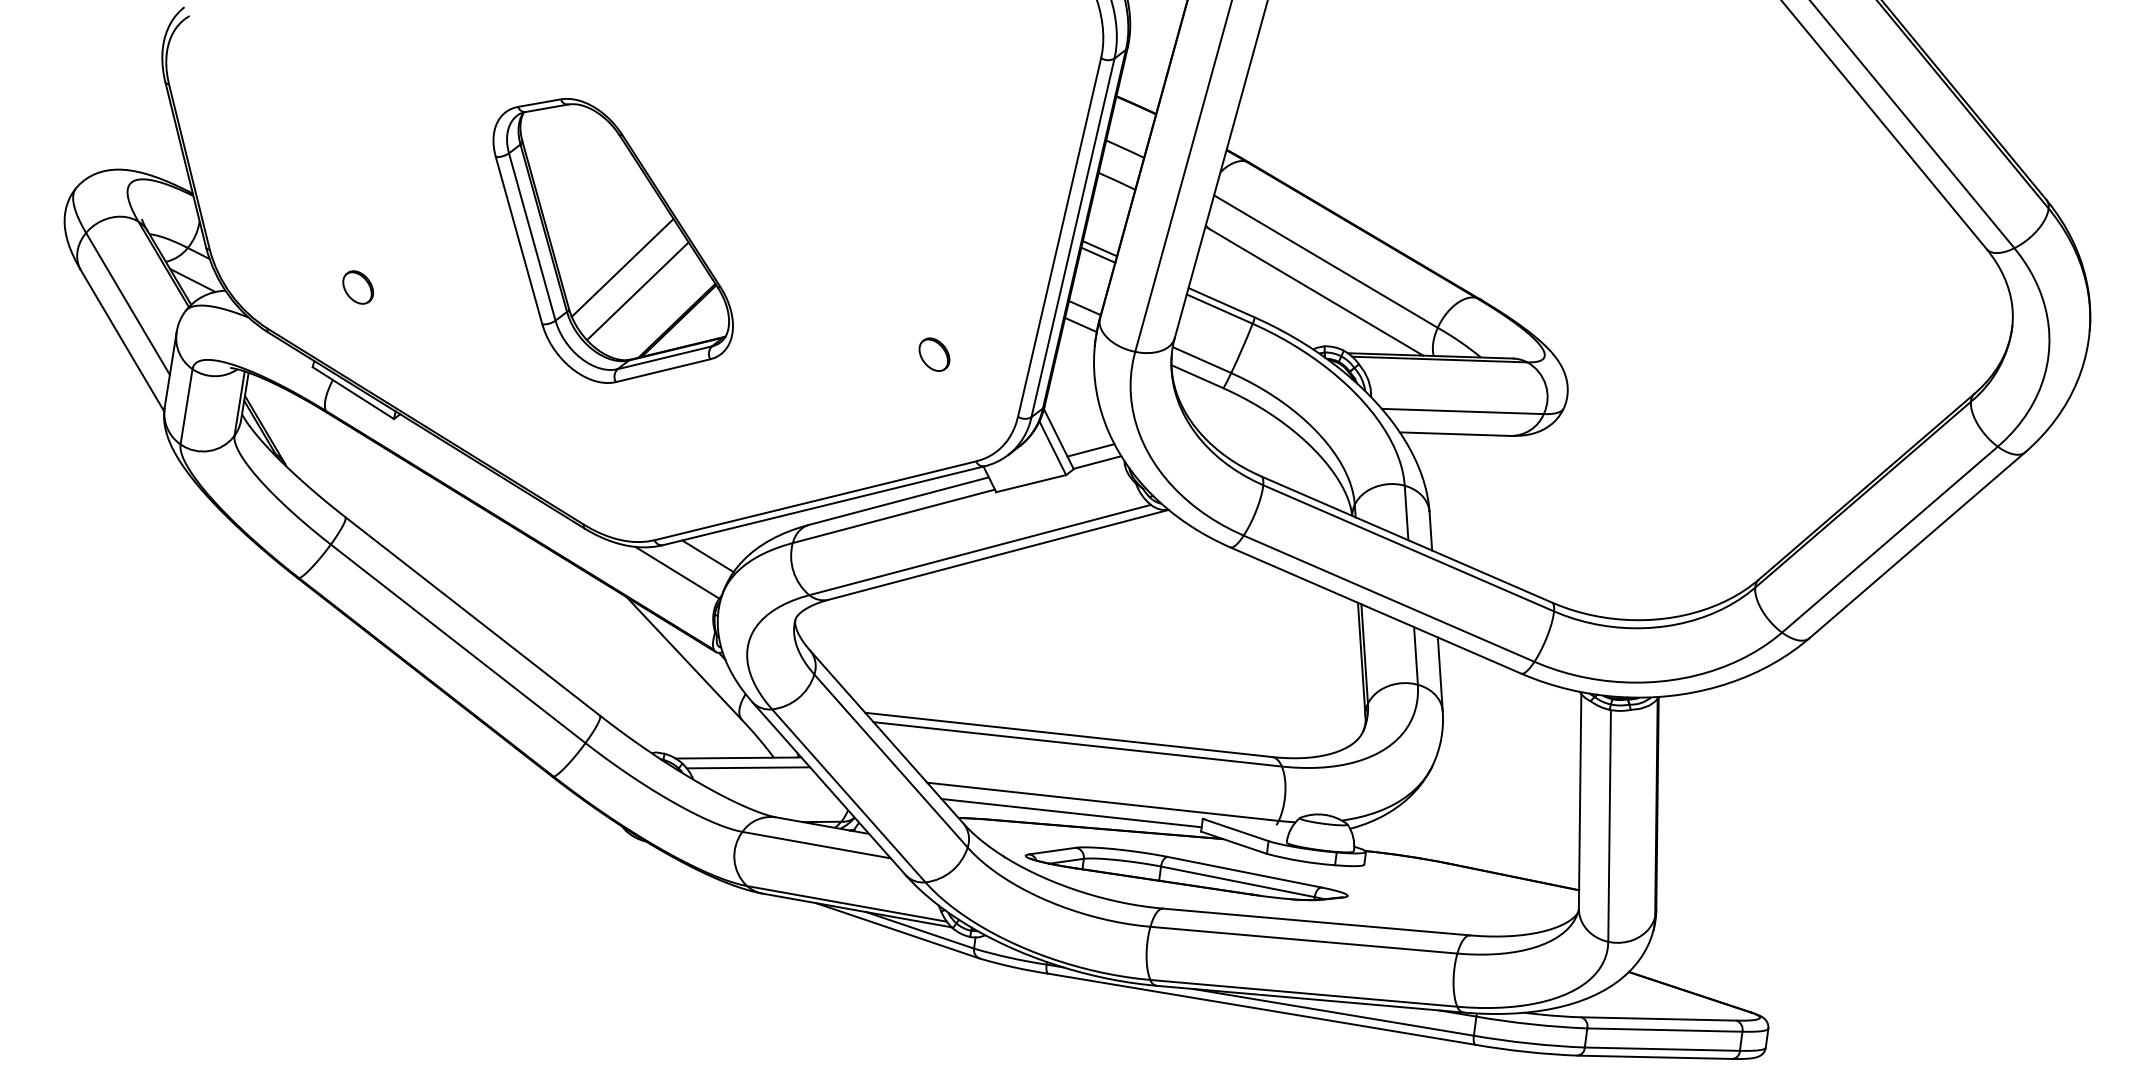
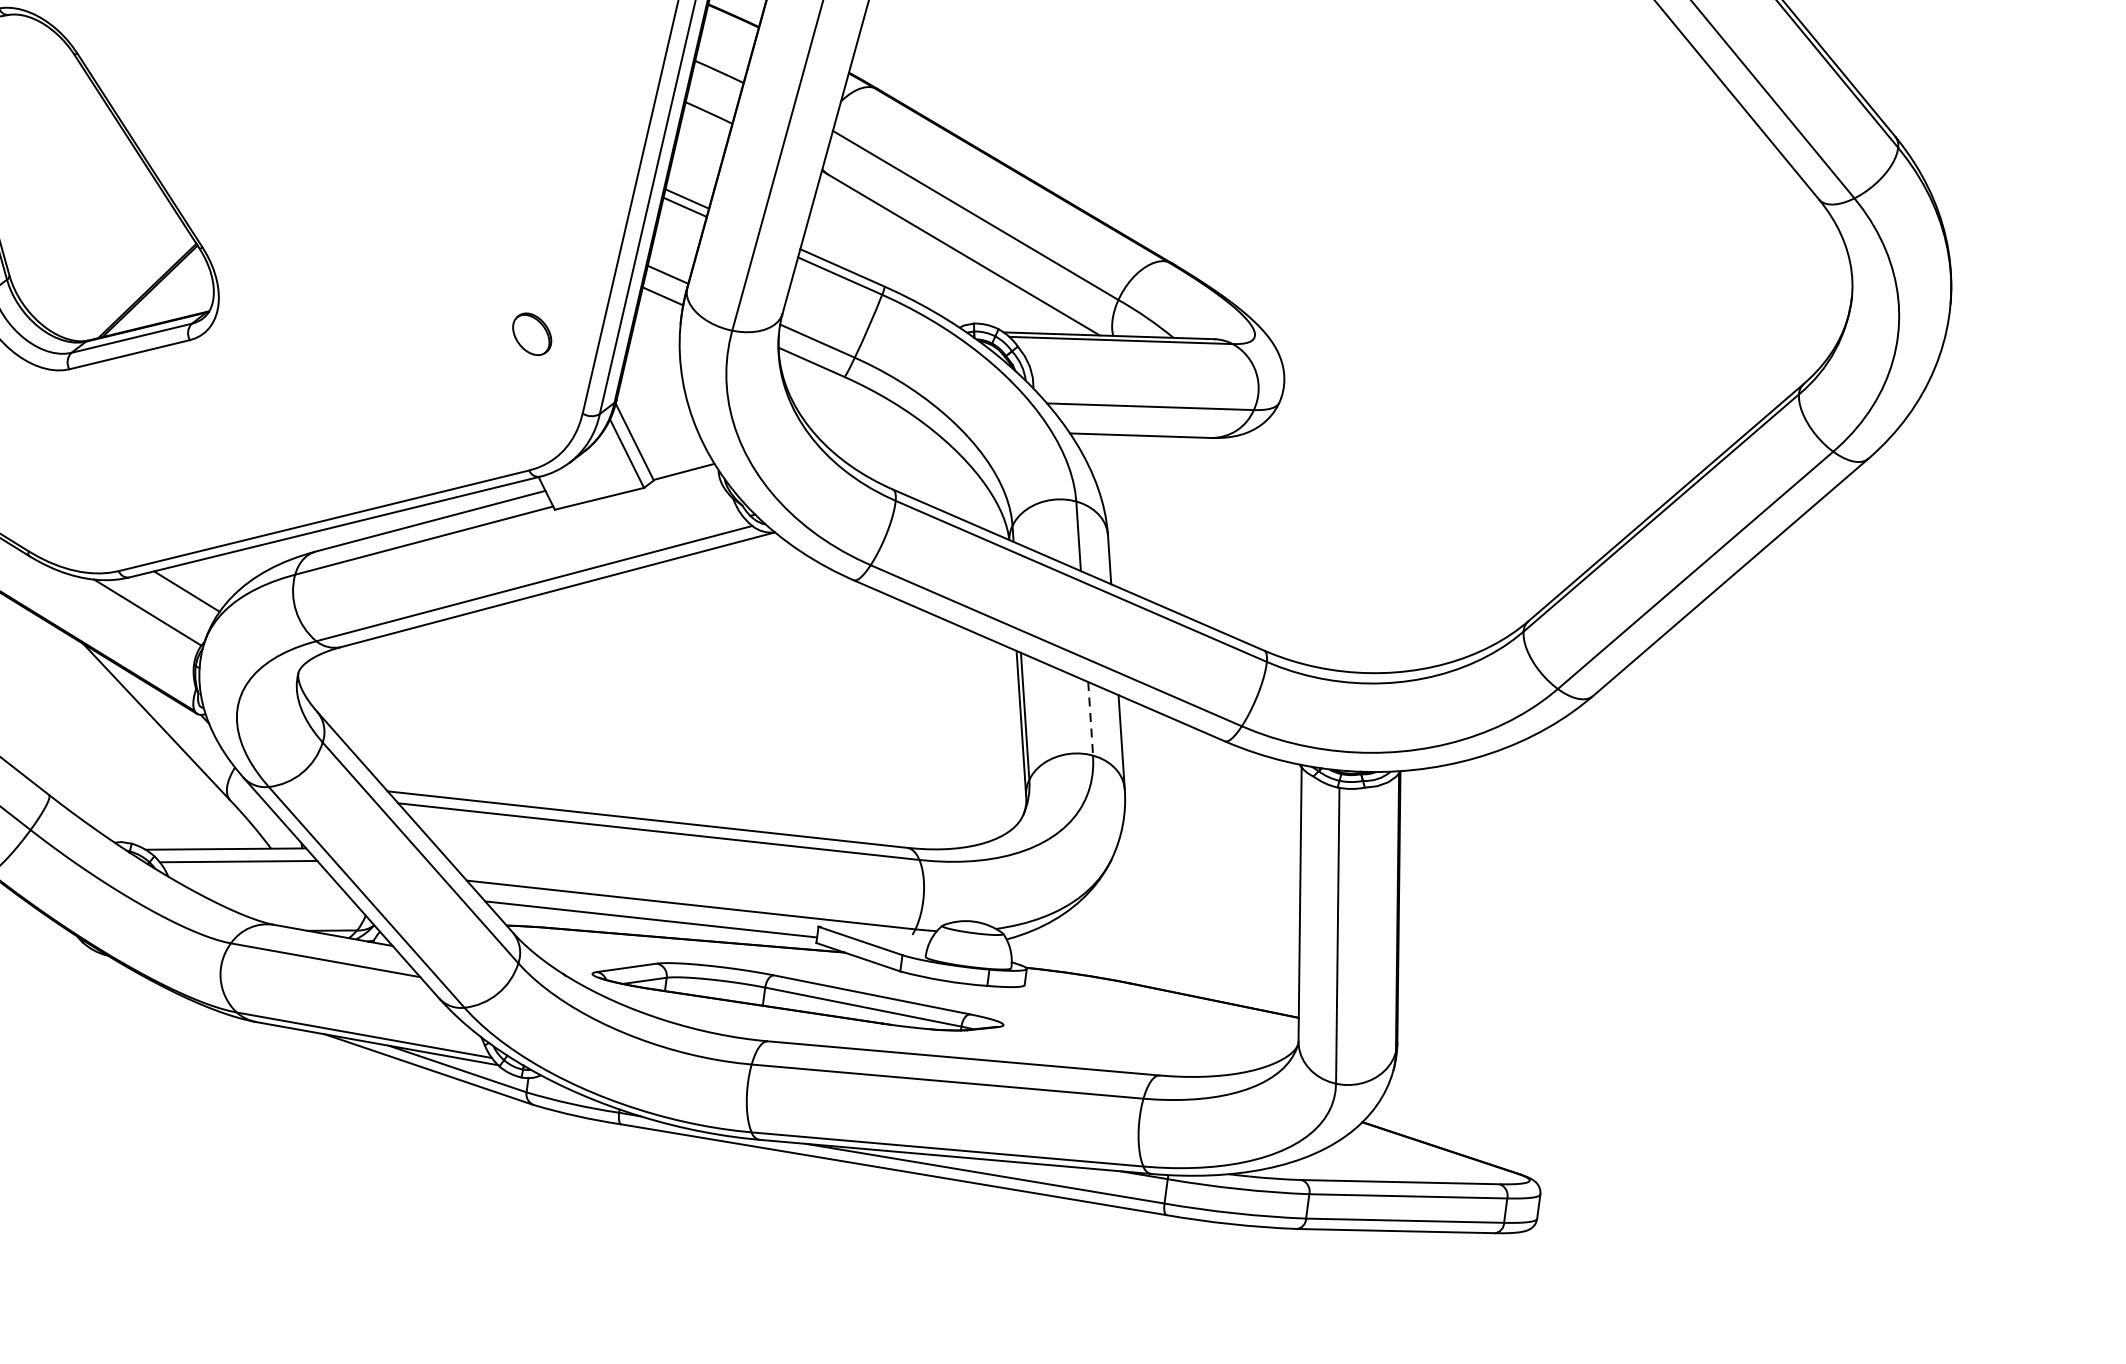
line: (622, 267) -> (77, 222), removed
line: (637, 291) -> (96, 253), removed
part: (934, 354) -> (532, 334), moved
line: (1090, 450) -> (675, 456), removed
line: (1416, 655) -> (1091, 718), solid -> dashed

